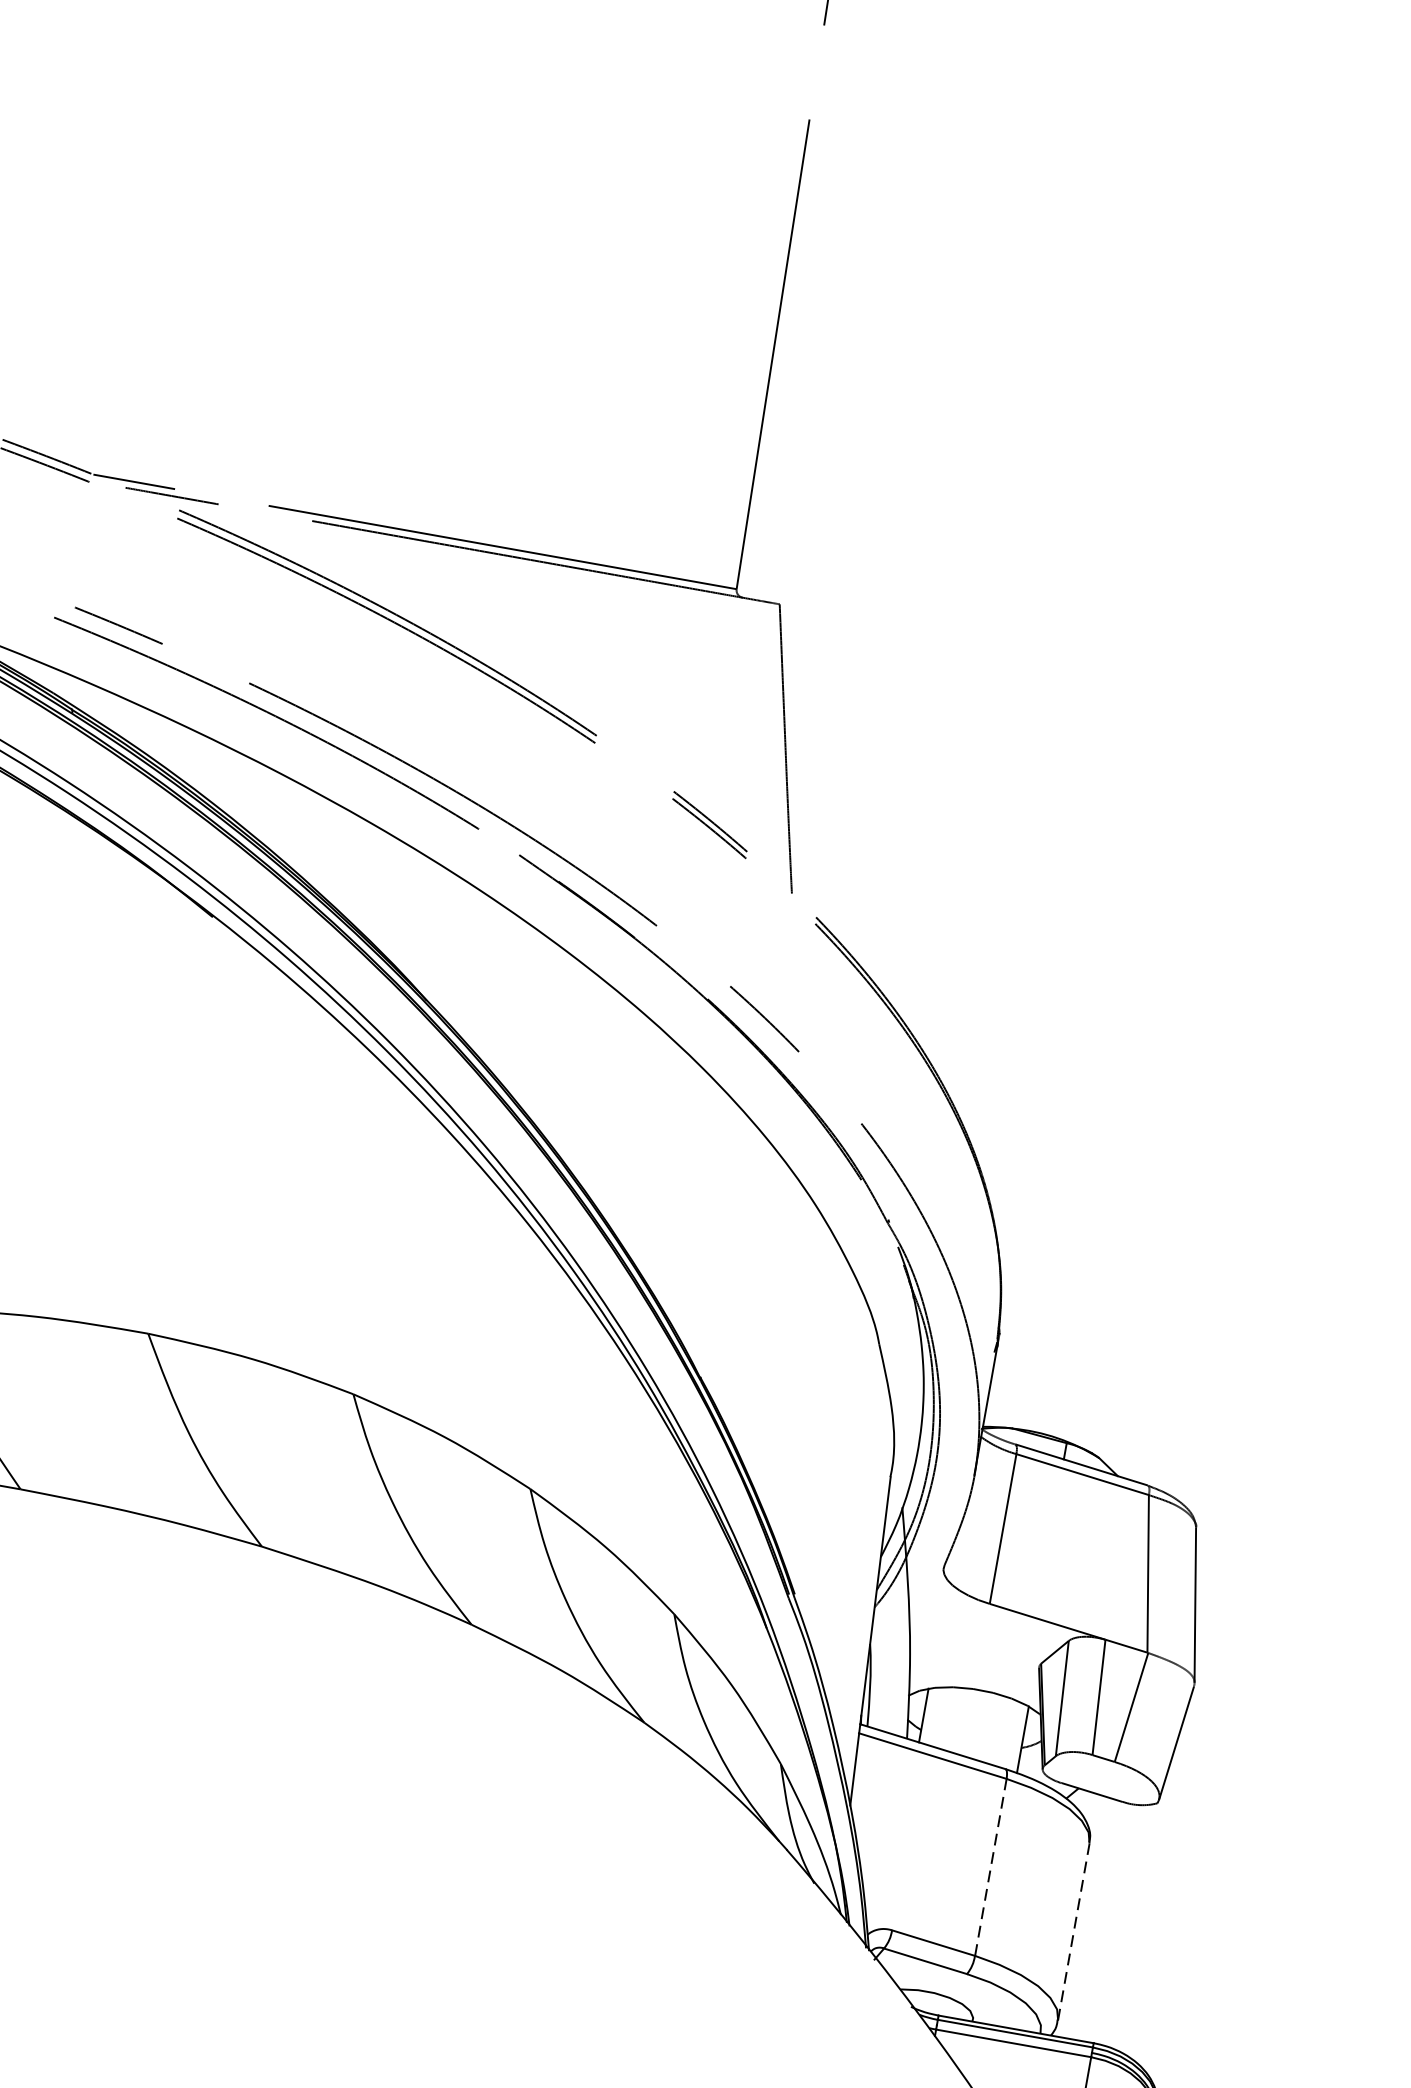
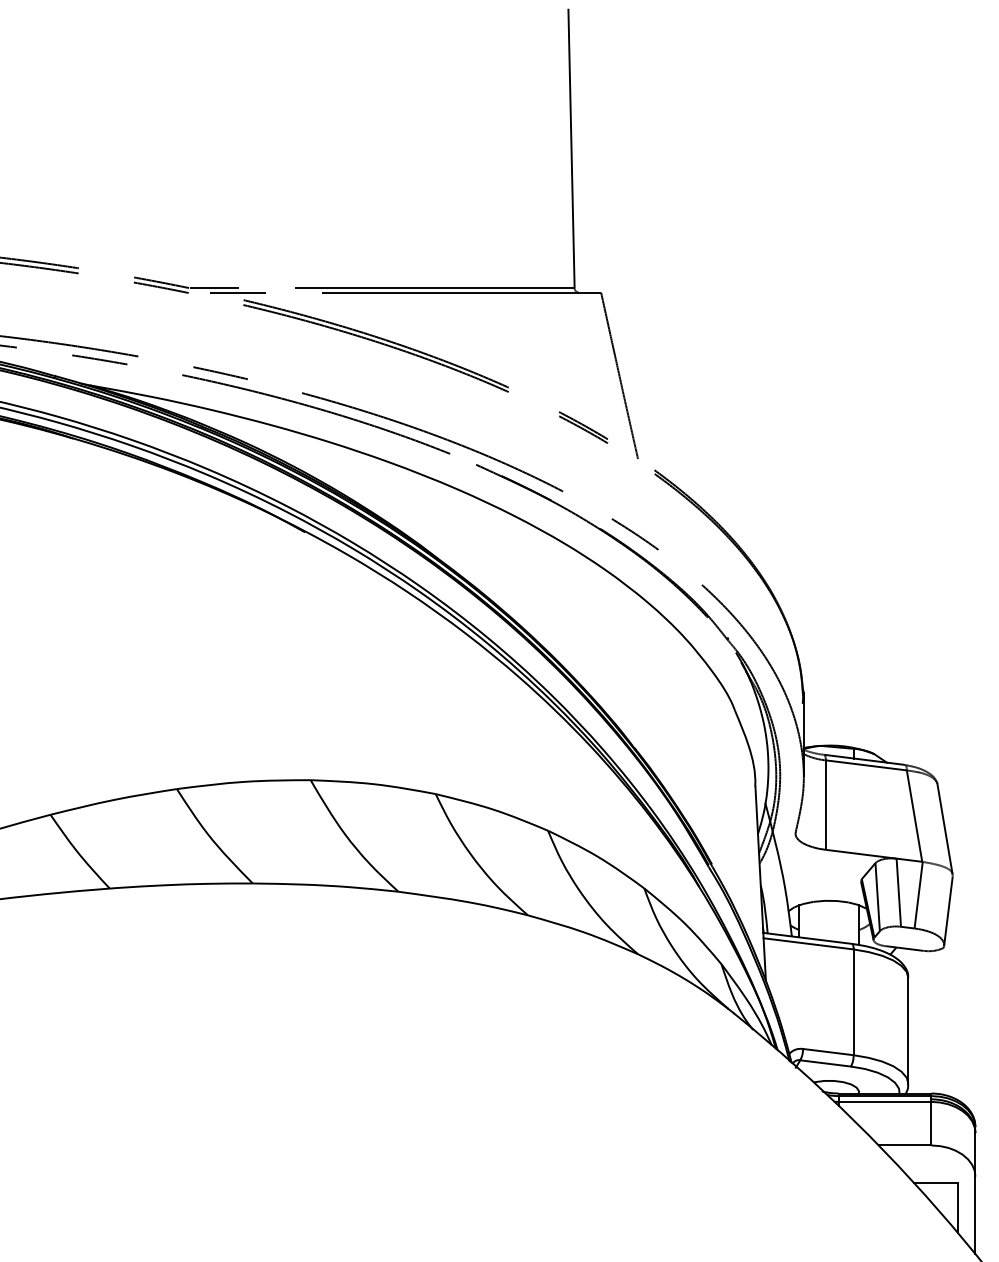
line: (990, 1867) -> (853, 1002), dashed -> solid
line: (1073, 1932) -> (908, 1031), dashed -> solid

